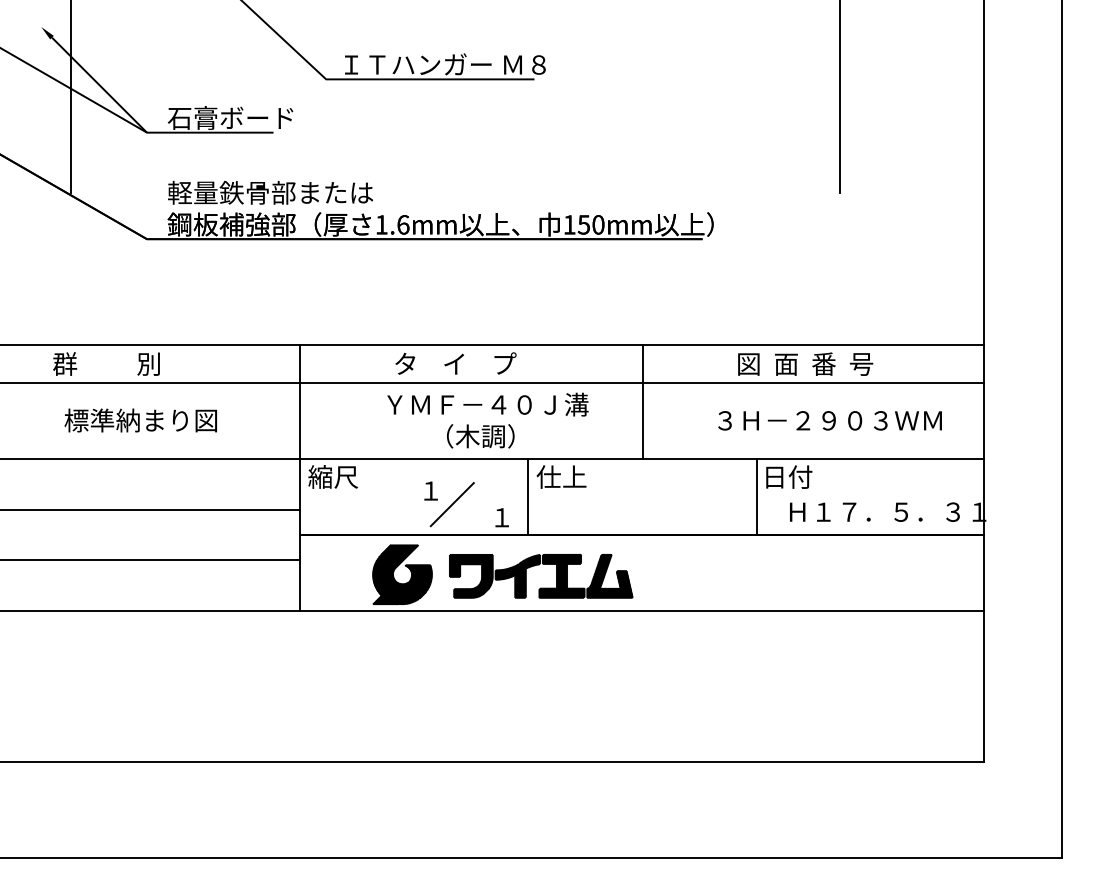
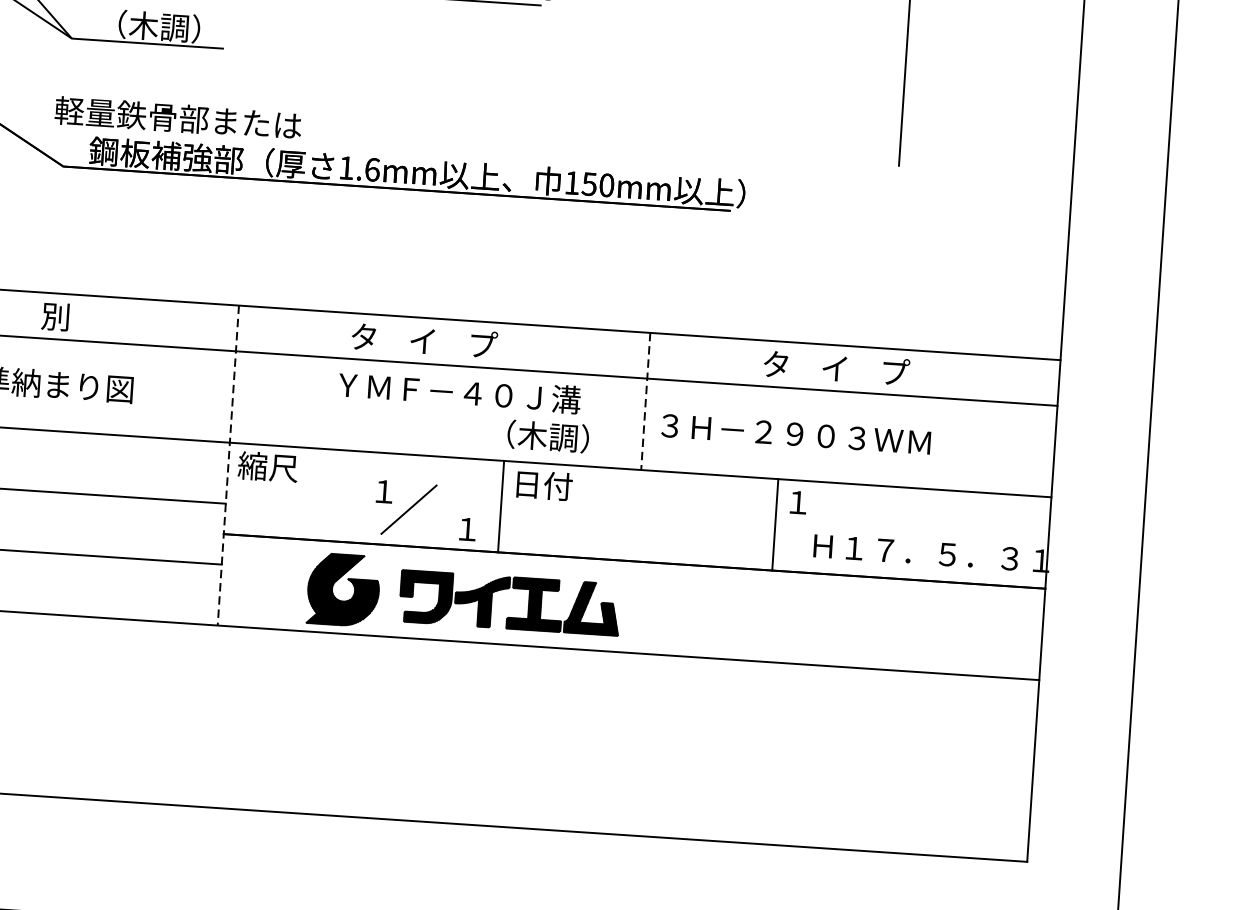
text: (230, 117) -> (173, 27), 石膏ボード -> （木調）
text: (270, 192) -> (178, 117), moved
text: (805, 363) -> (844, 368), 図  面  番  号 -> タ    イ    プ
line: (642, 402) -> (645, 402), solid -> dashed
text: (829, 420) -> (795, 433), moved
text: (480, 436) -> (547, 436), moved
text: (561, 476) -> (542, 484), 仕上 -> 日付
text: (789, 476) -> (816, 502), 日付 -> １
line: (300, 478) -> (228, 466), solid -> dashed

